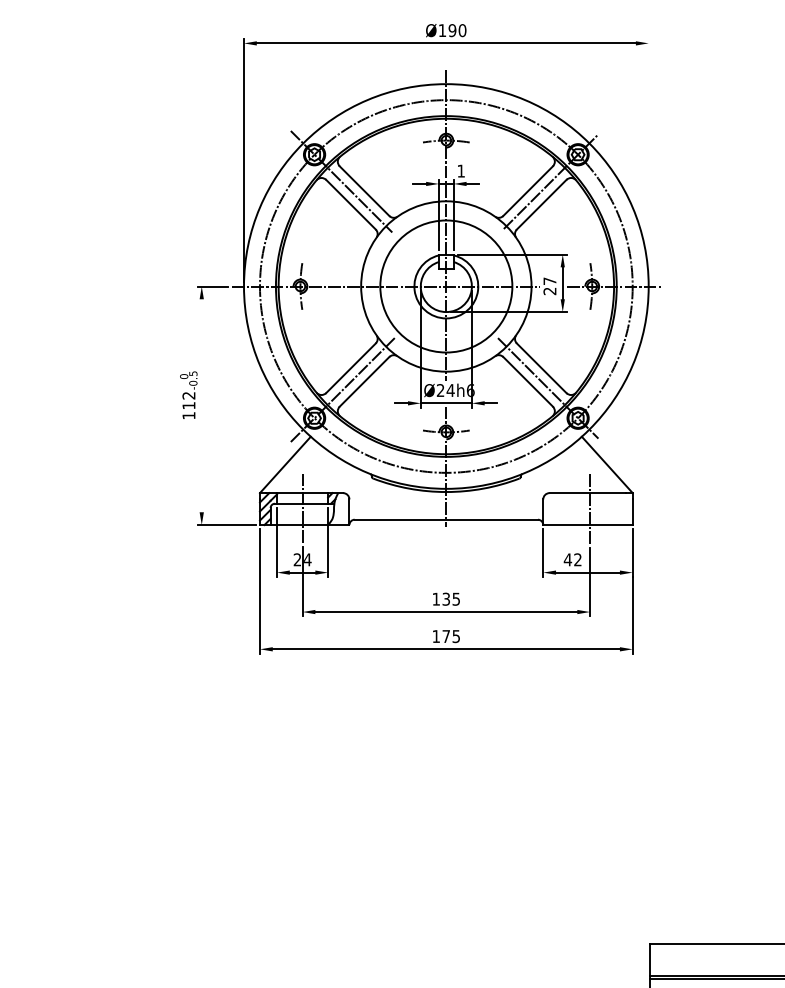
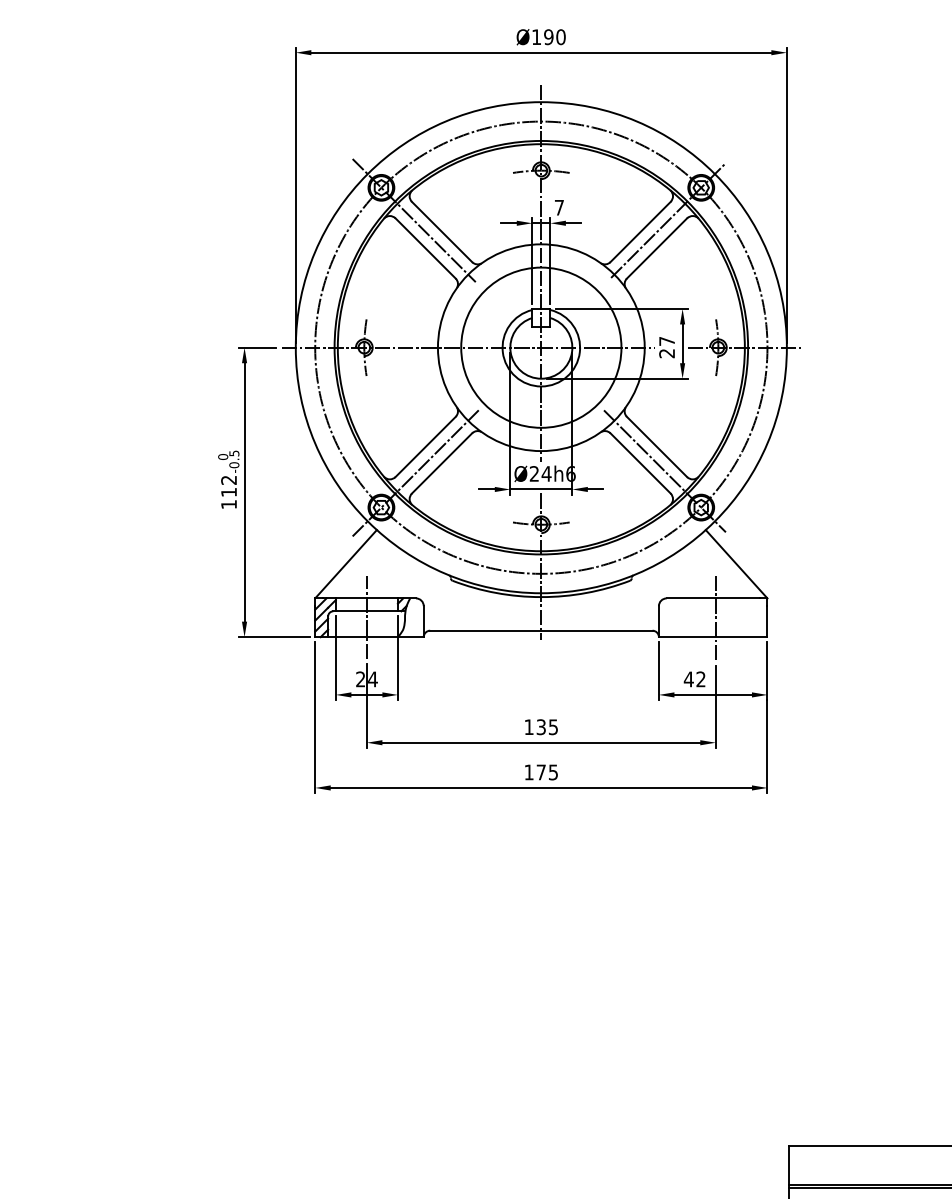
line: (648, 160) -> (786, 194), added
text: (461, 170) -> (559, 207), 1 -> 7
line: (201, 405) -> (244, 492), added

